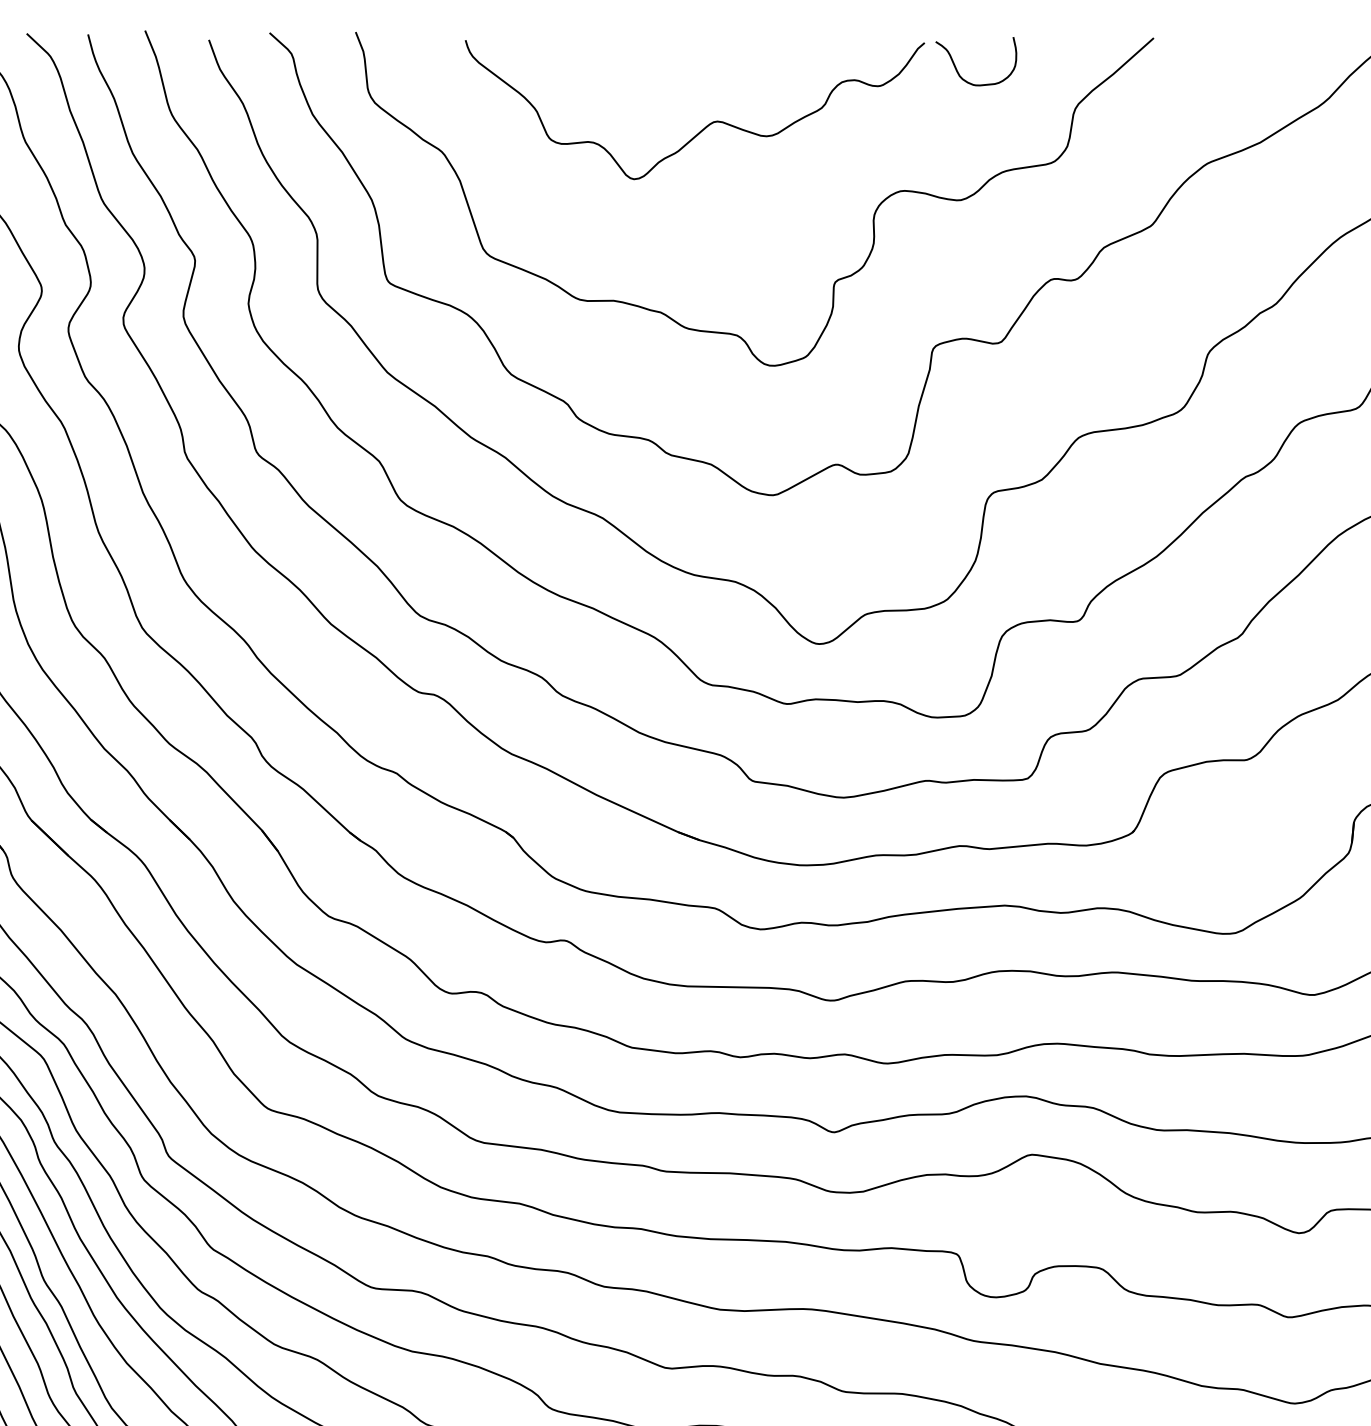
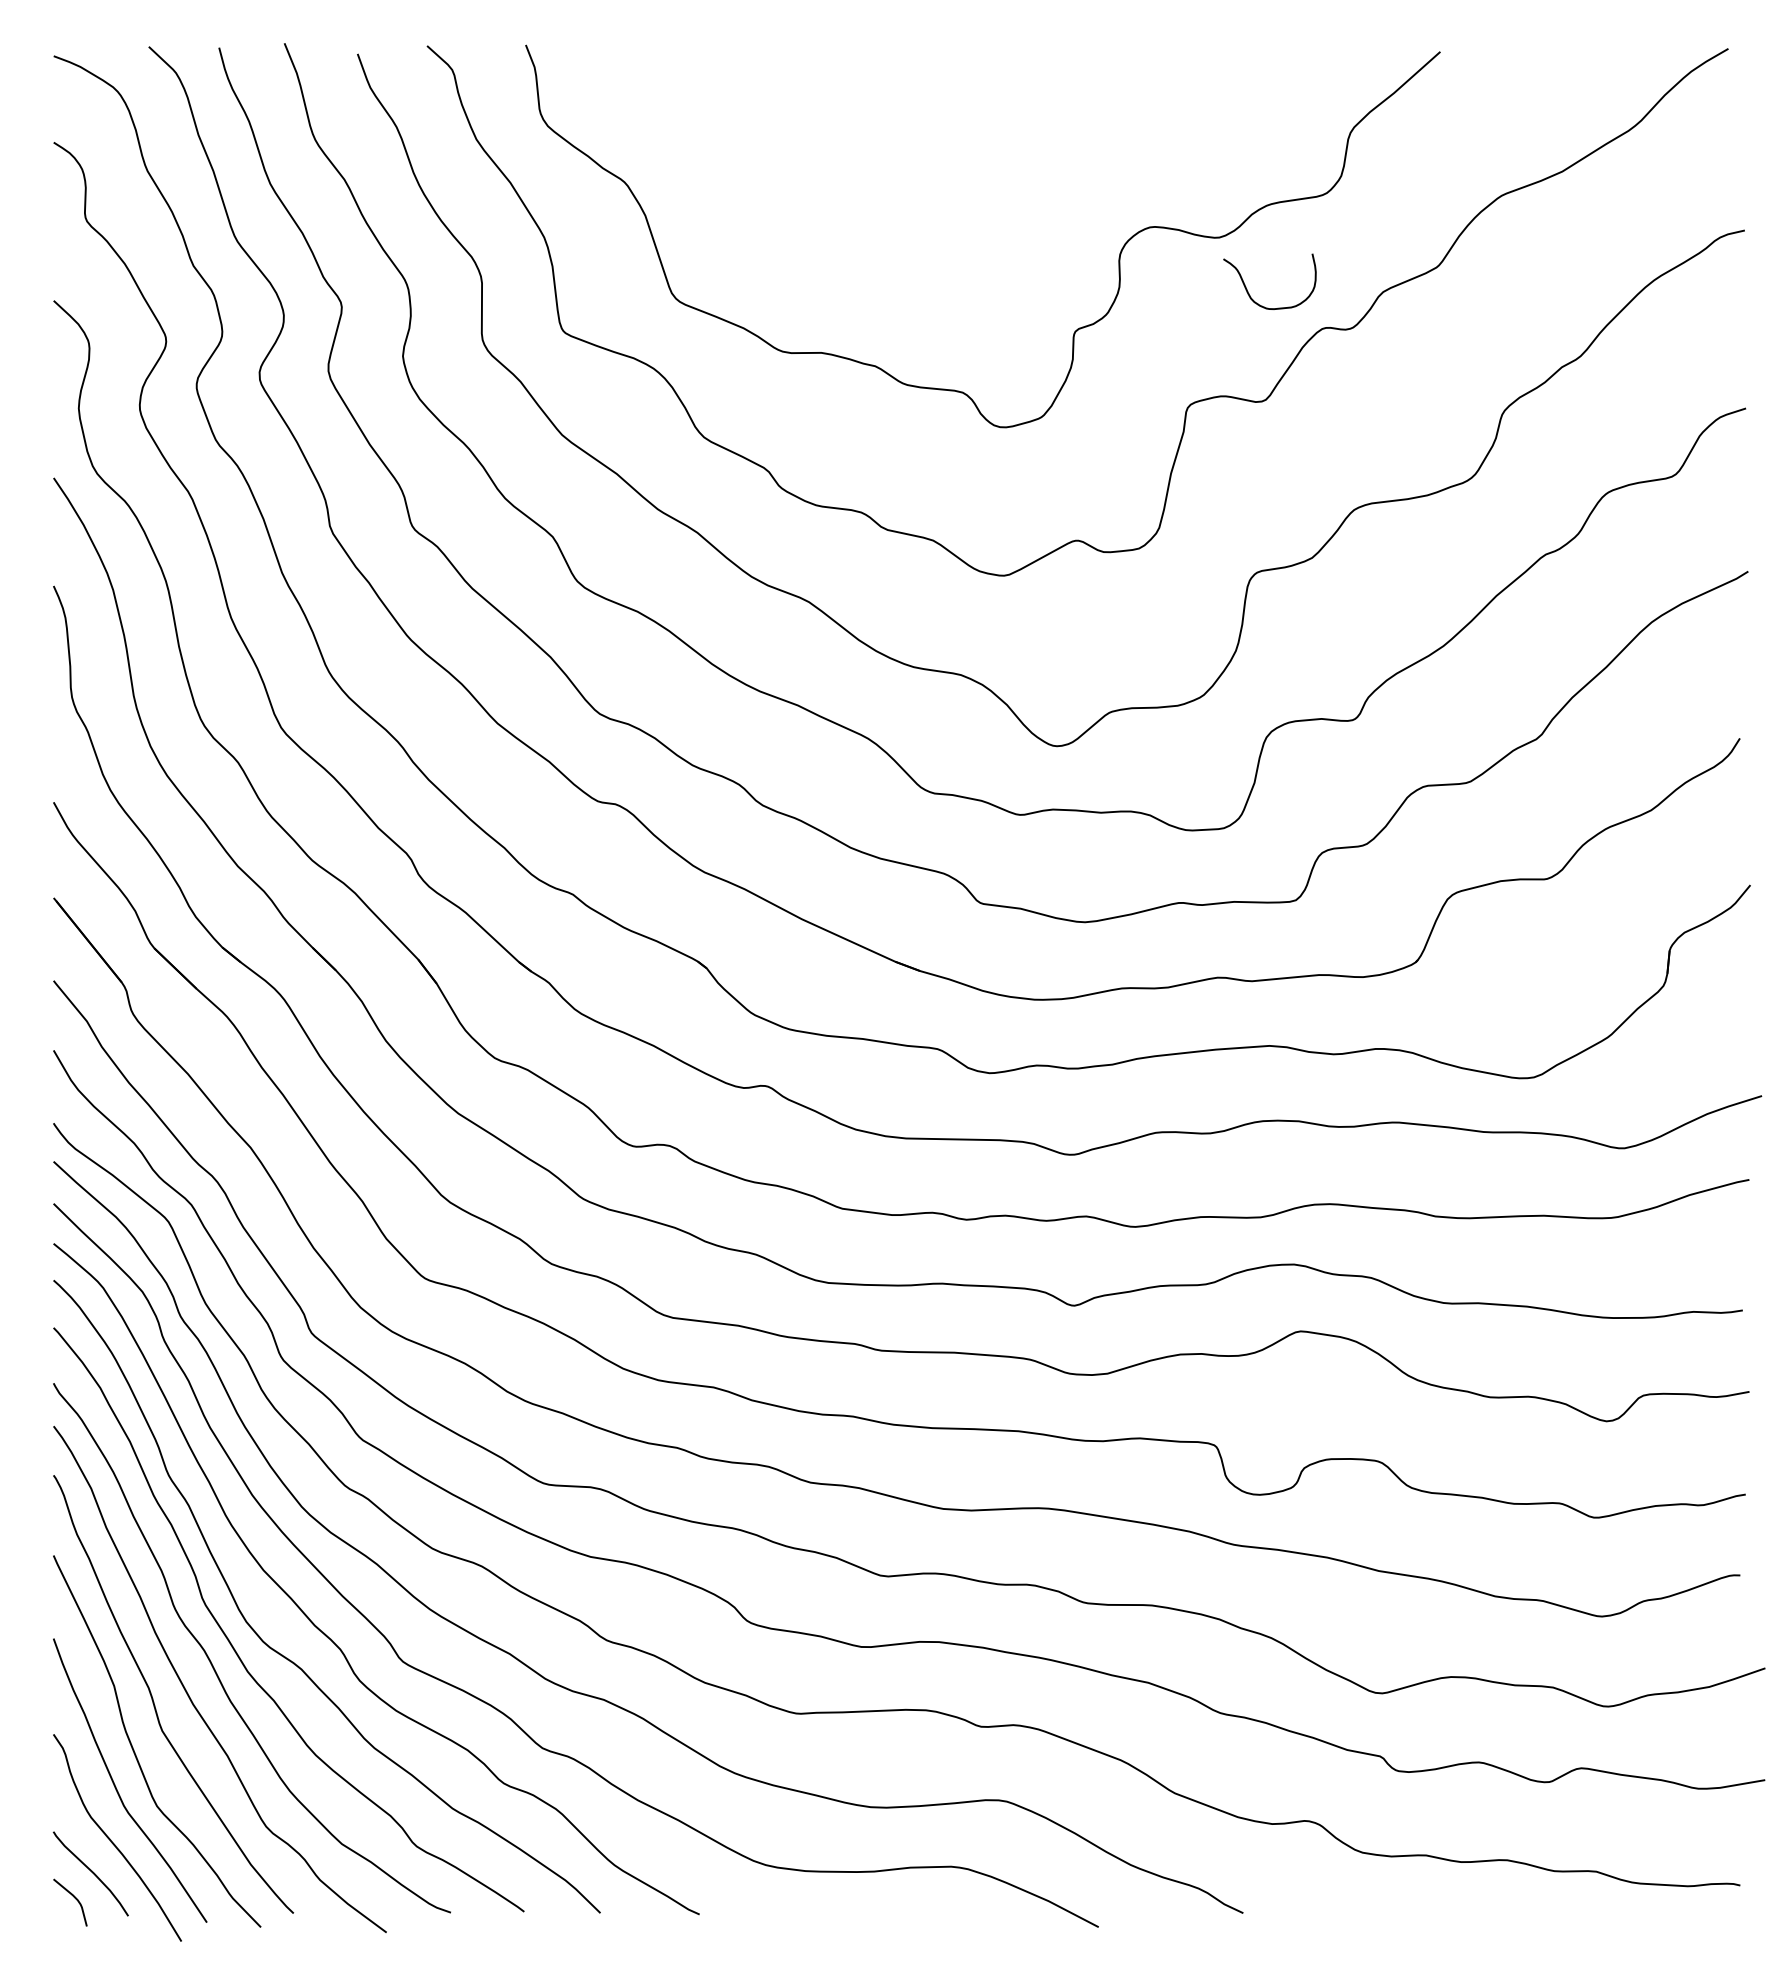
curve: (957, 70) -> (1248, 291), moved
curve: (706, 125) -> (927, 152), removed

